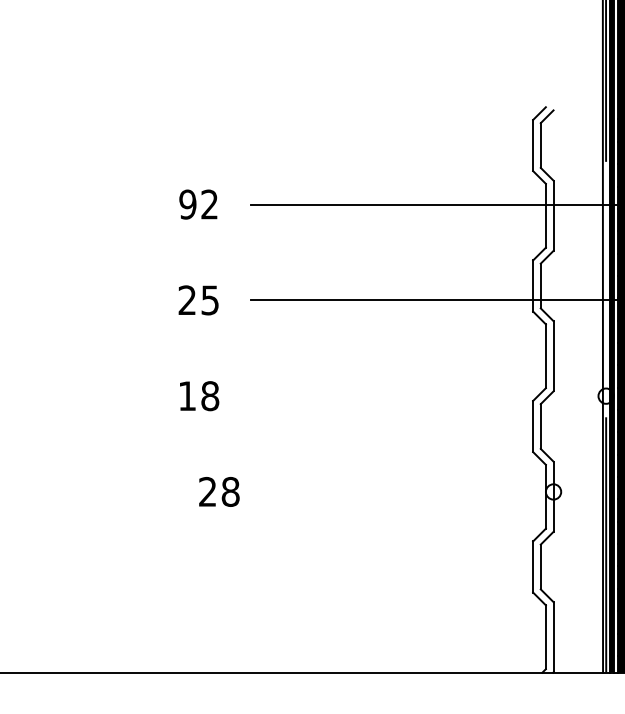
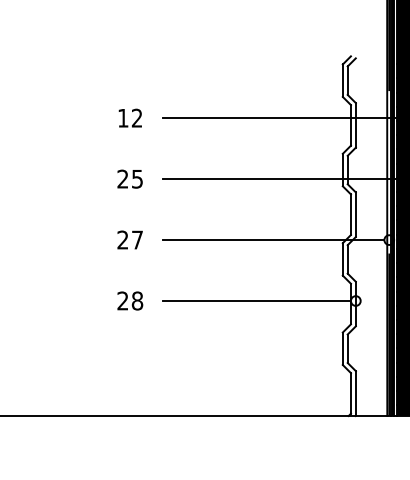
text: (186, 203) -> (122, 117), 92 -> 12
text: (199, 395) -> (130, 239), 18 -> 27
line: (424, 396) -> (273, 240), added
text: (219, 491) -> (130, 300), moved
line: (397, 492) -> (256, 301), added

